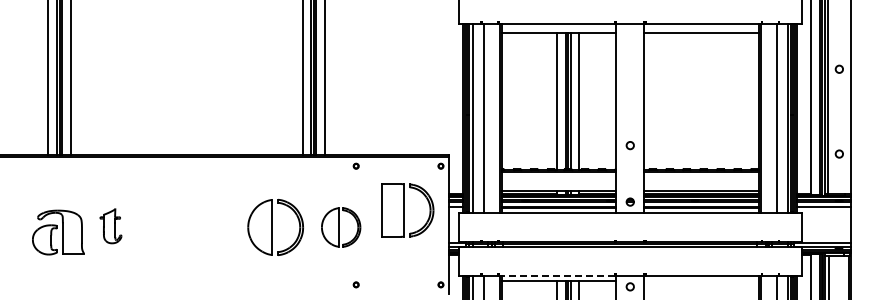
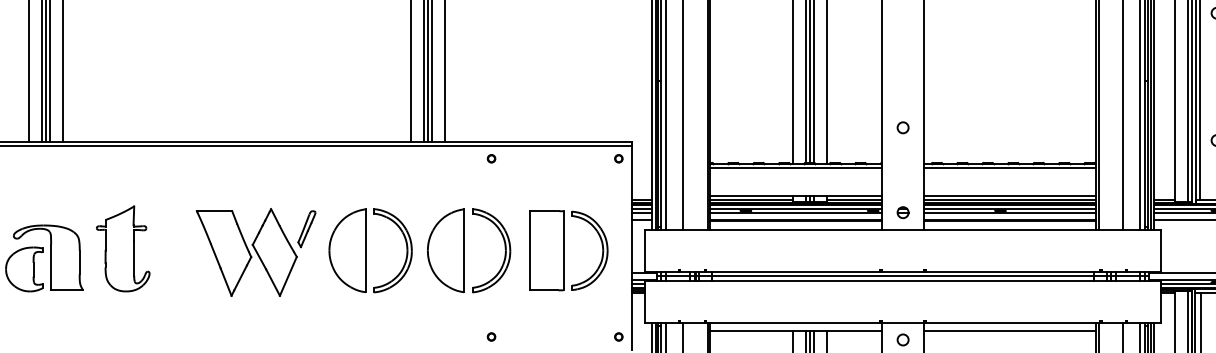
part: (407, 210) -> (568, 250), moved
part: (110, 226) -> (122, 249), size x1.67
part: (340, 227) -> (467, 250), size x1.43
part: (199, 228) -> (256, 252), added
line: (556, 275) -> (792, 322), dashed -> solid
line: (701, 281) -> (1010, 331), added

